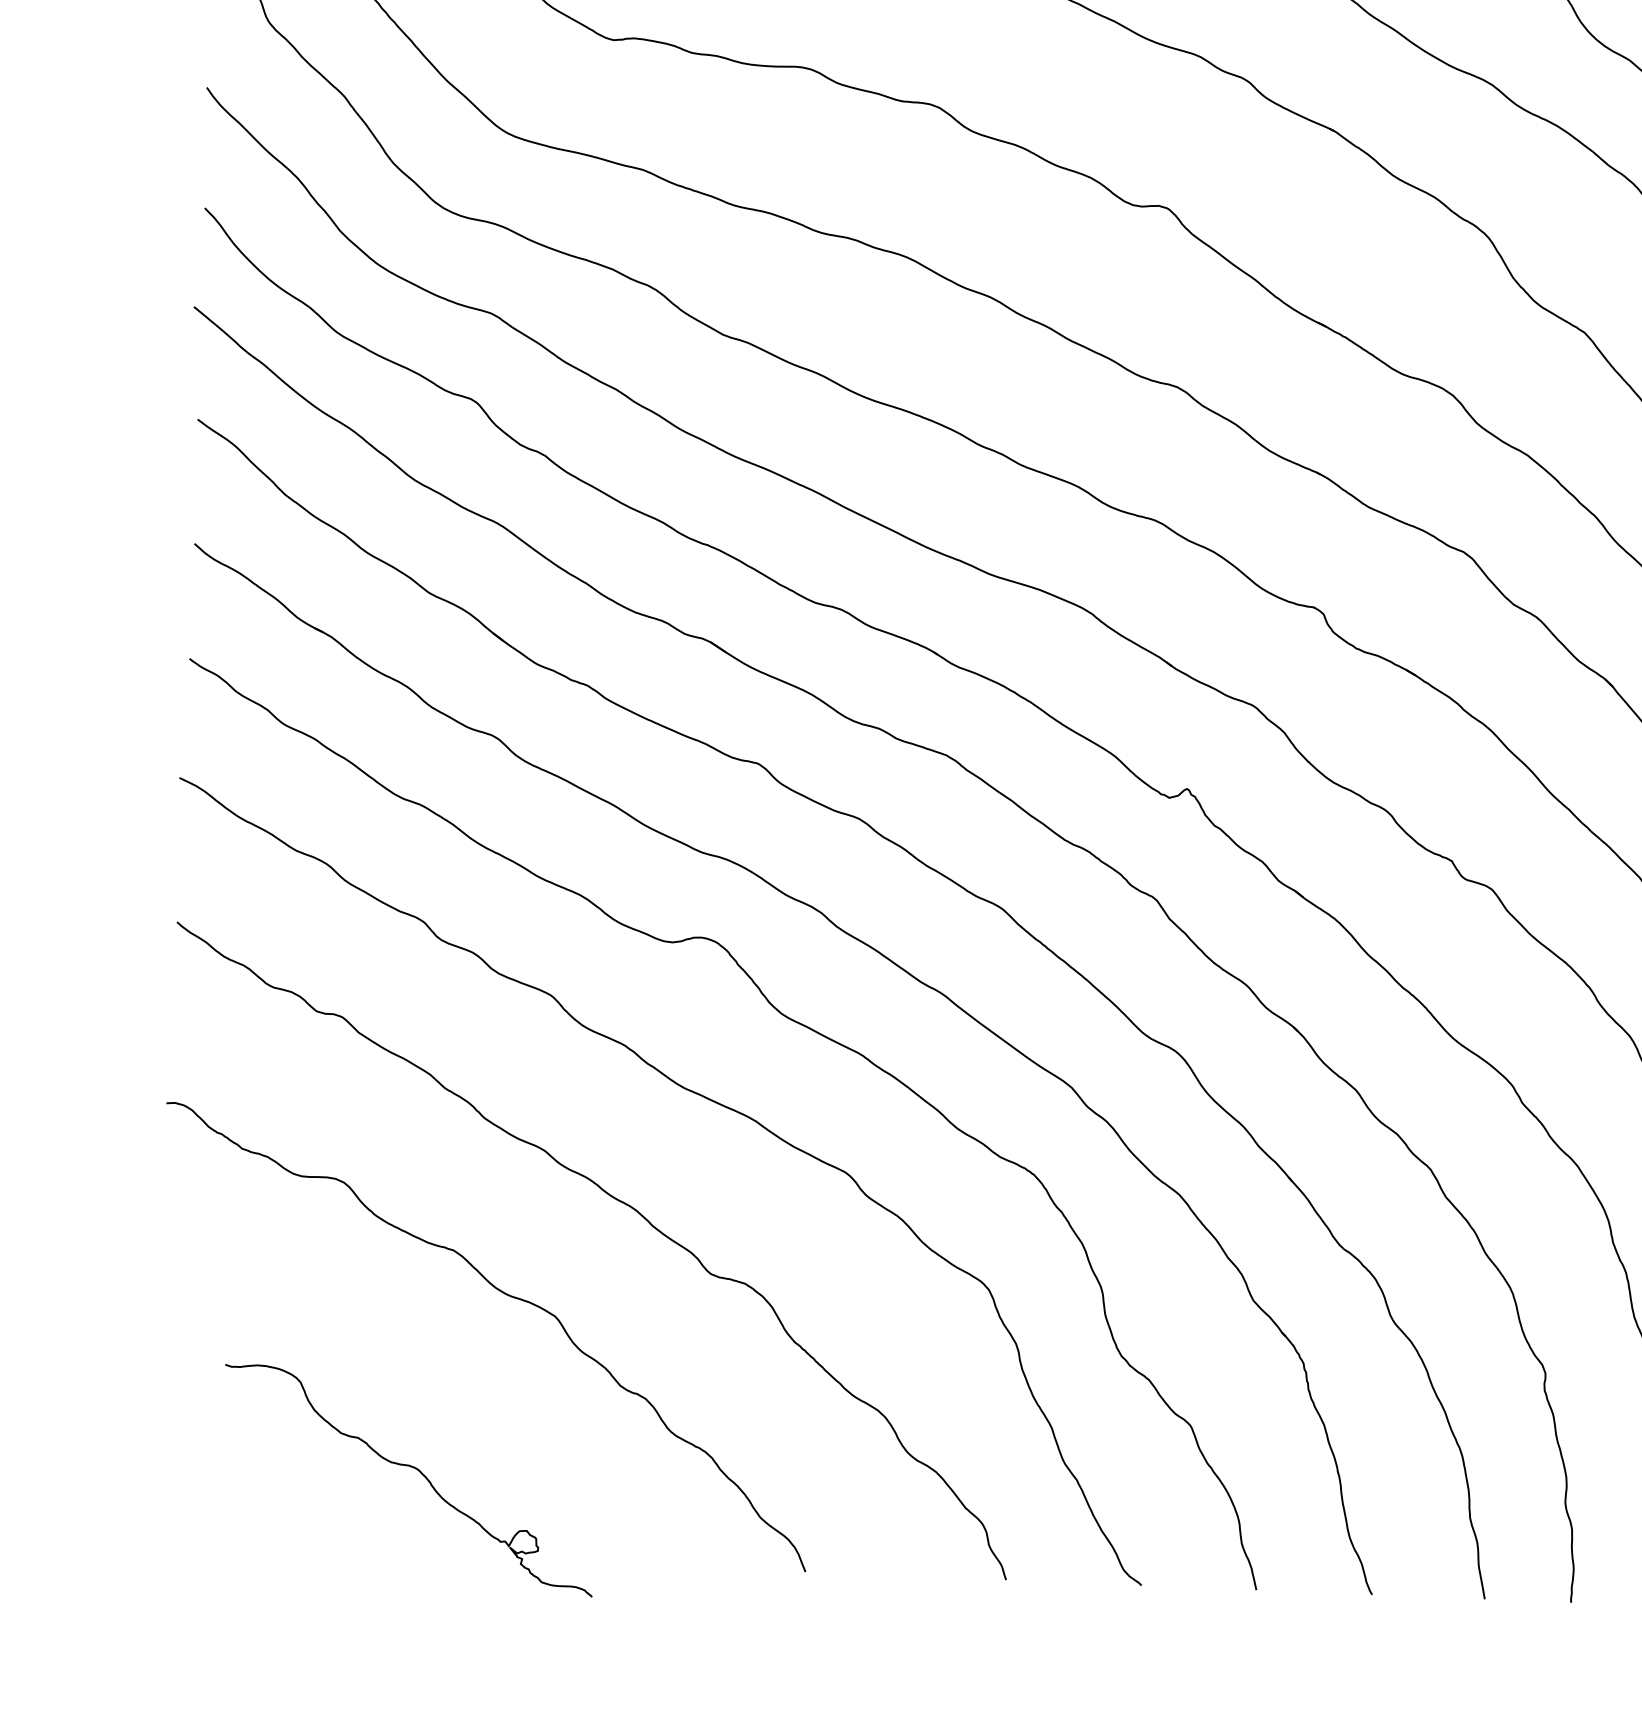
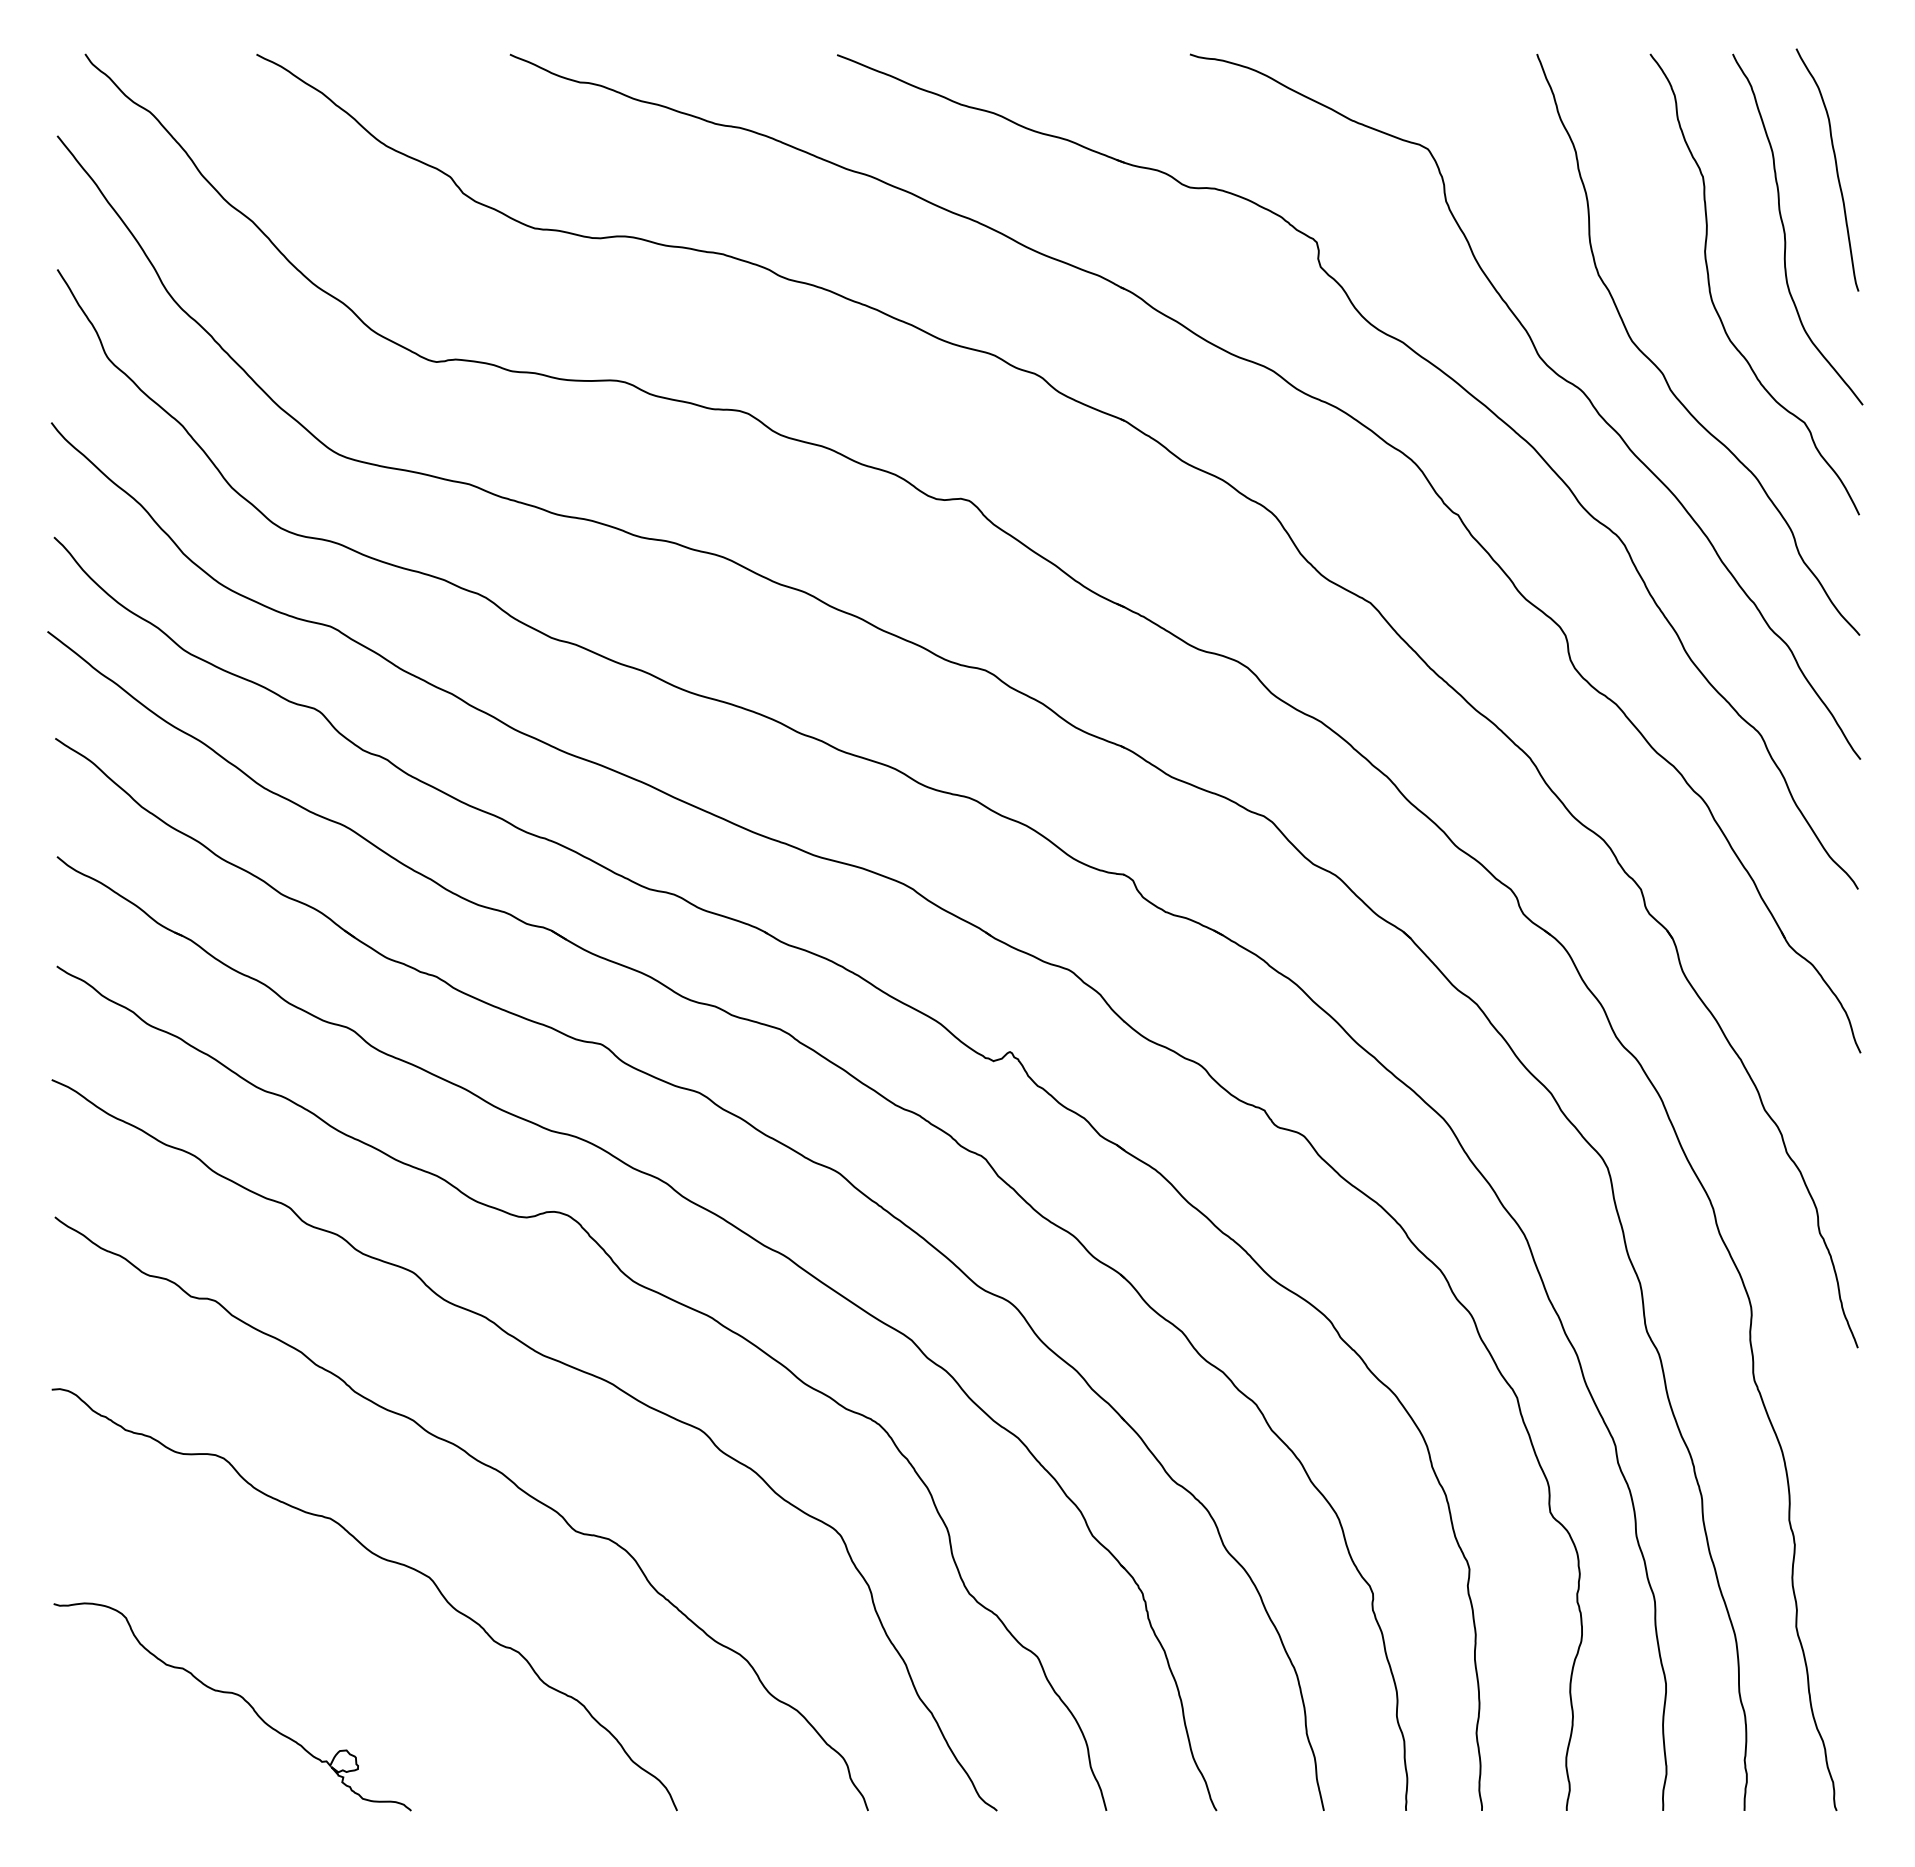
curve: (415, 1469) -> (238, 1696), moved

